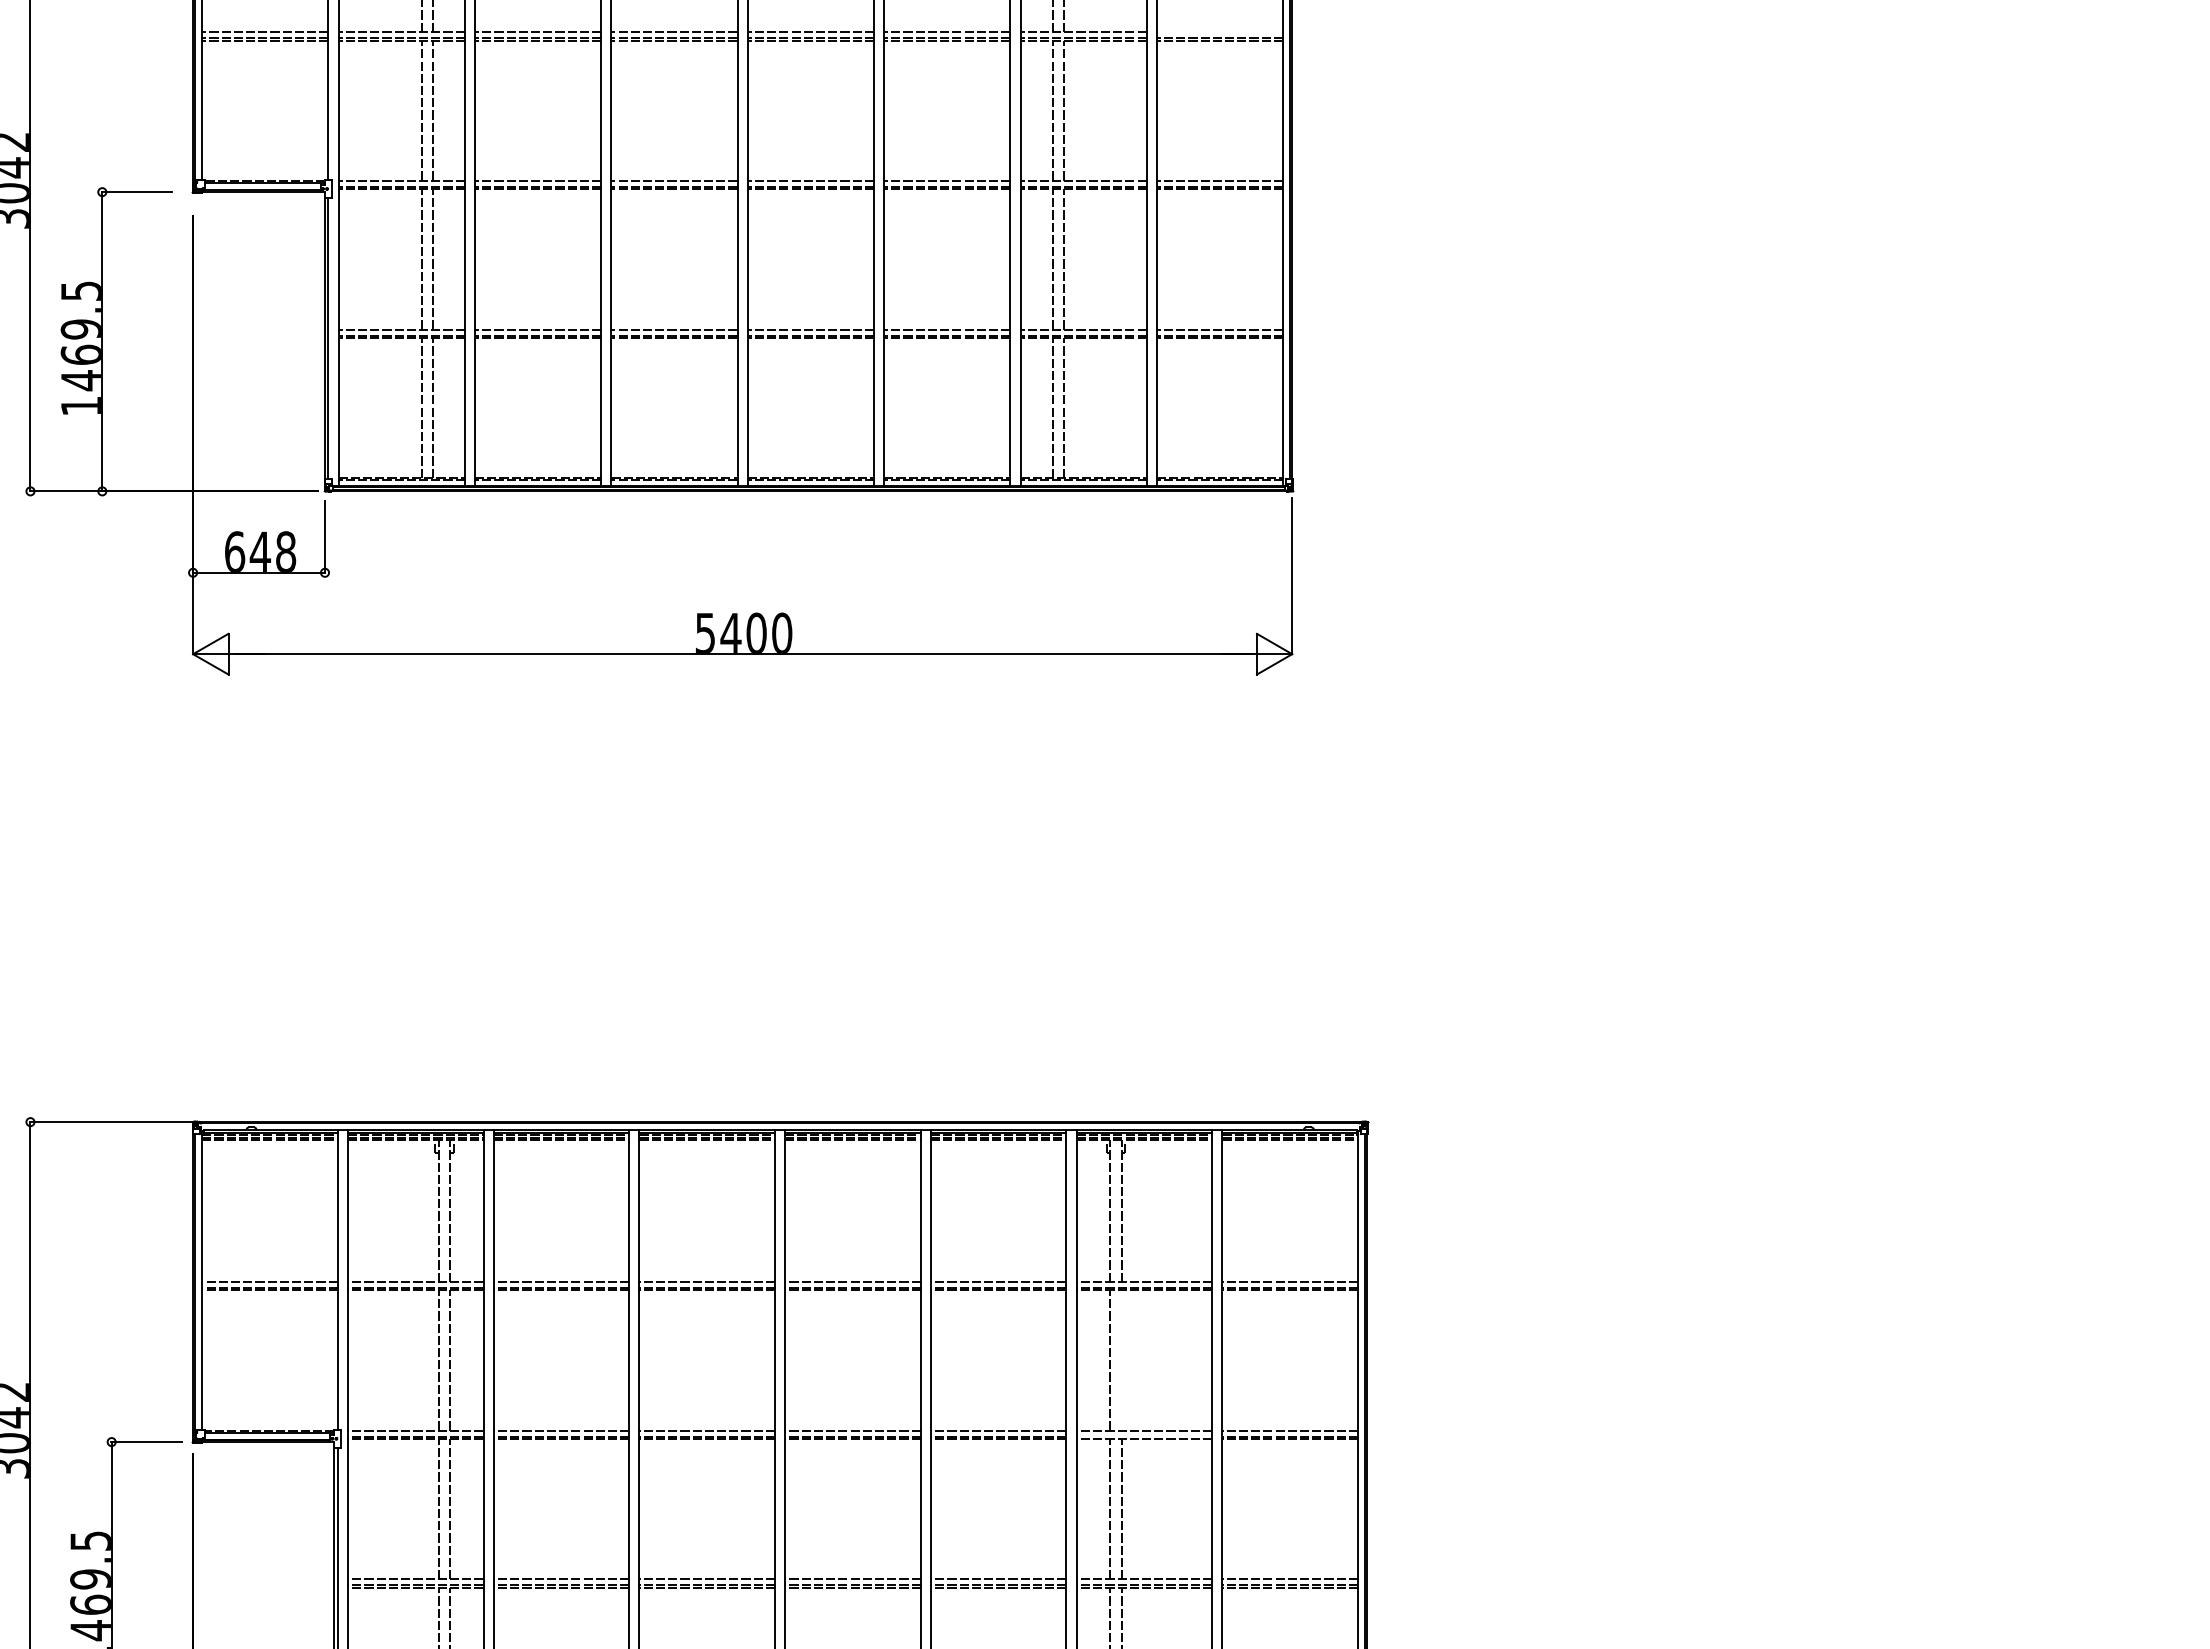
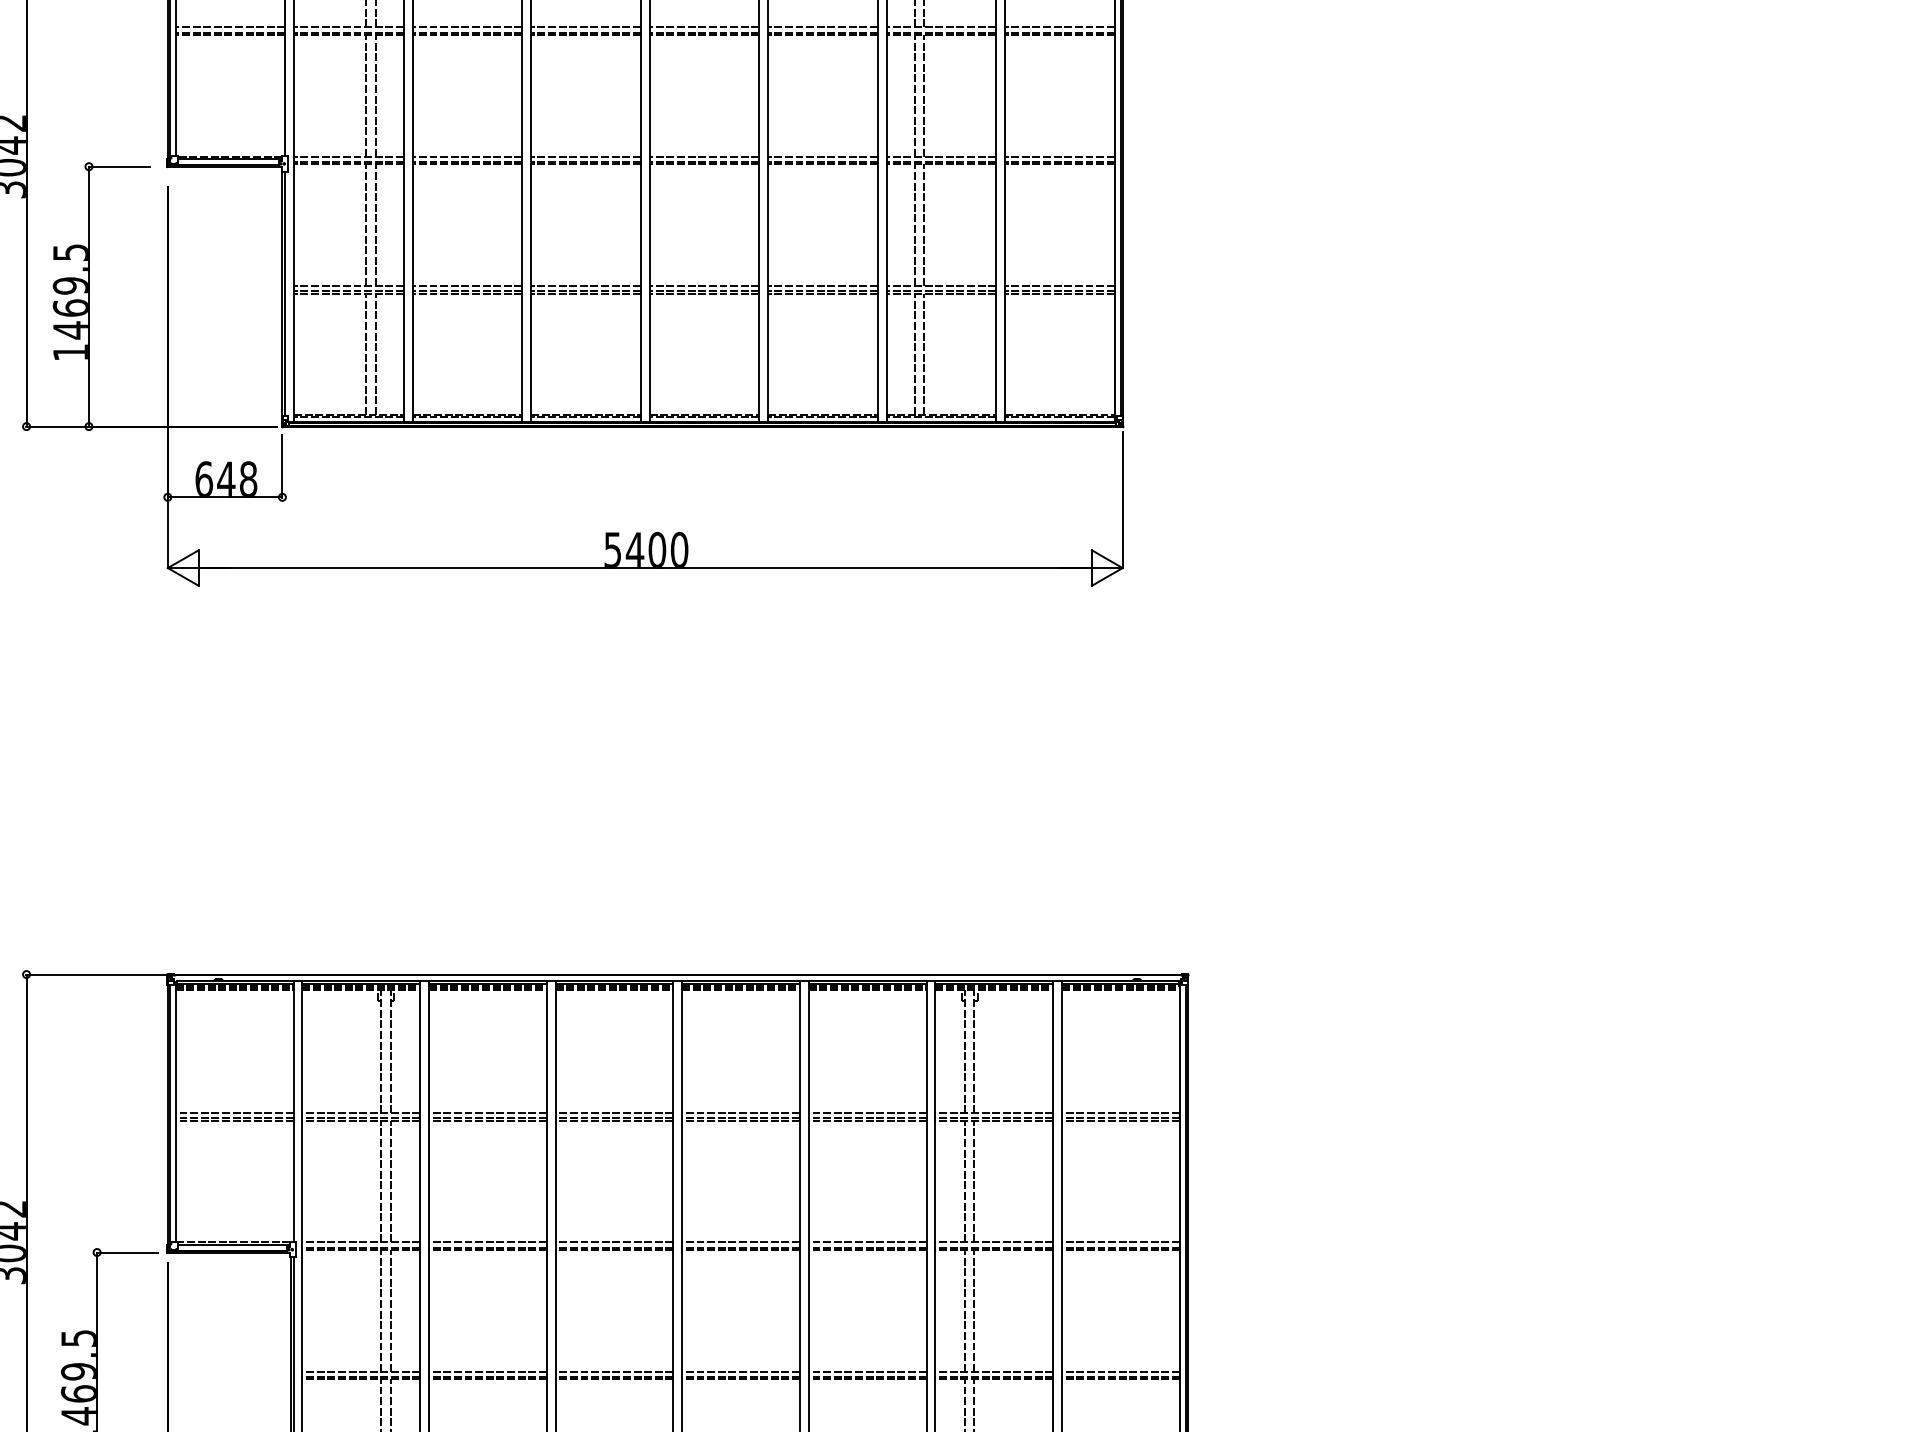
line: (1219, 31) -> (1059, 27), added
line: (1121, 1360) -> (974, 1181), added
line: (1144, 1436) -> (994, 1247), added

